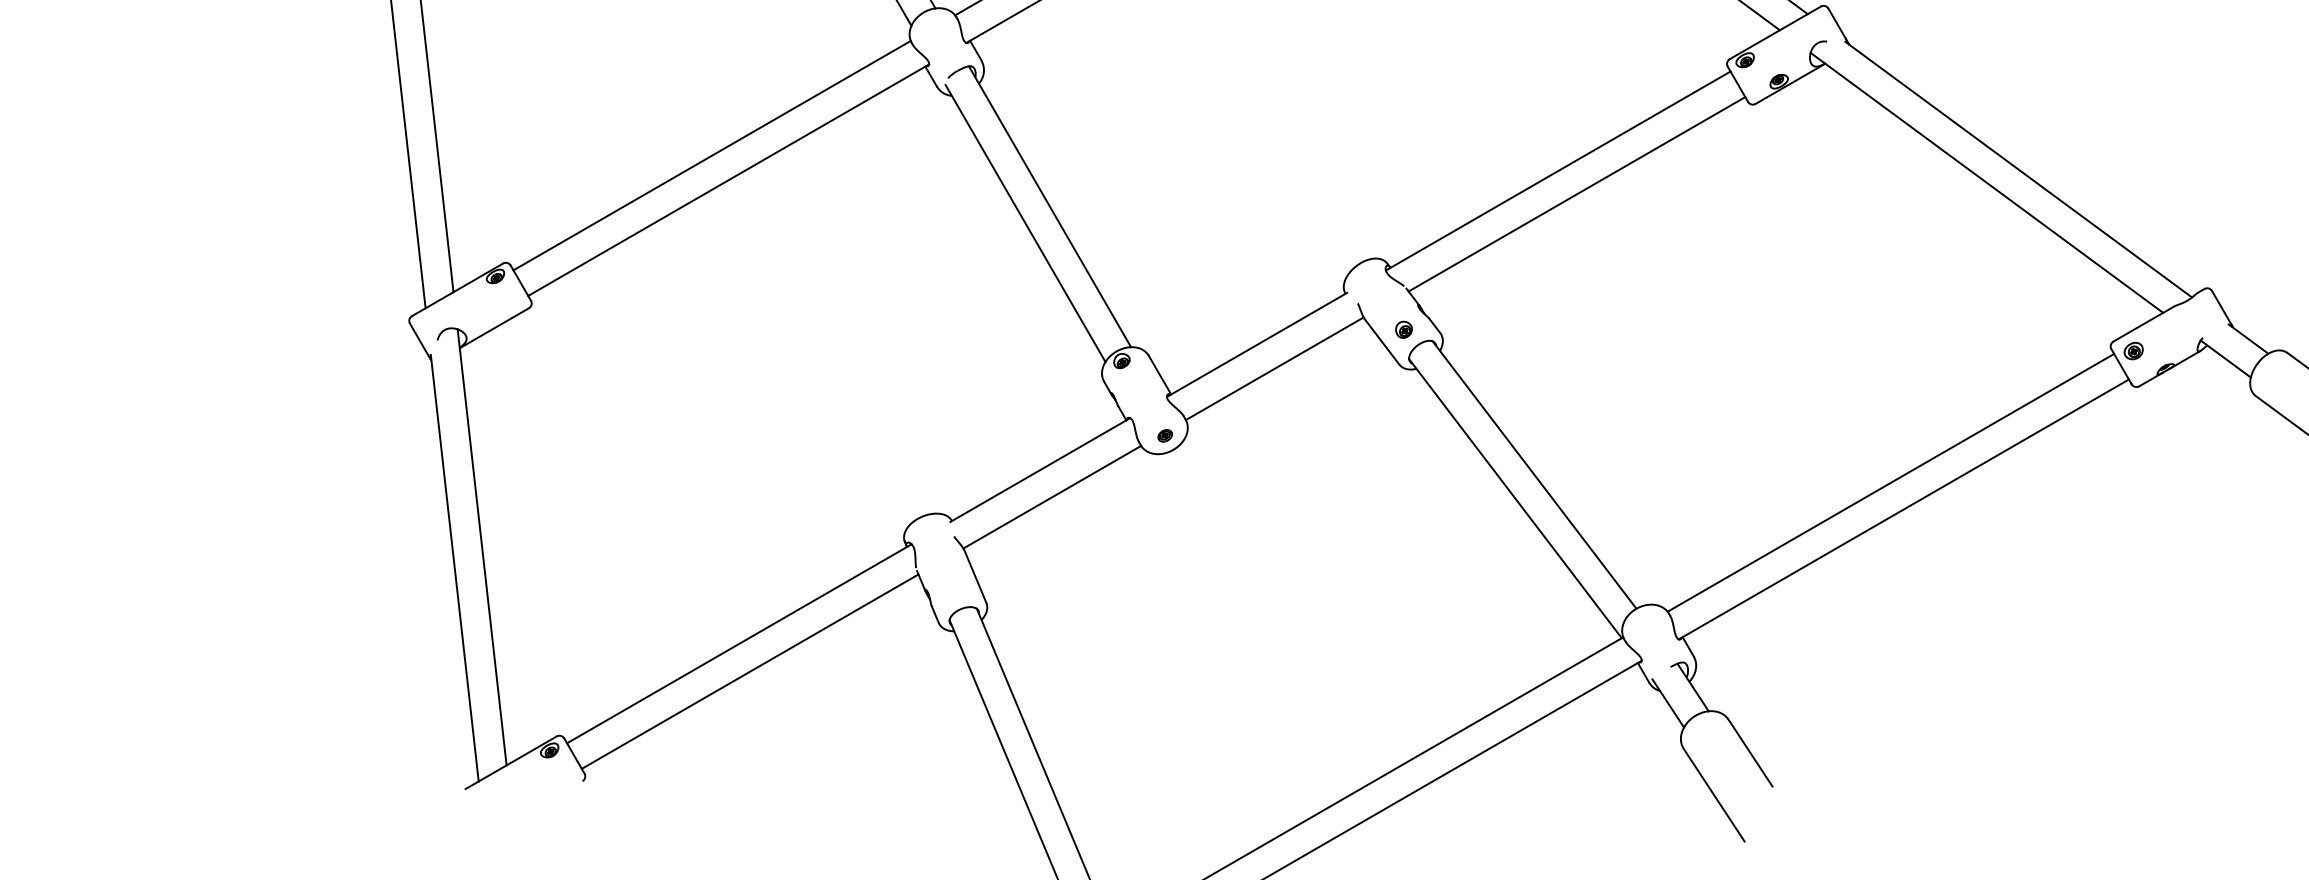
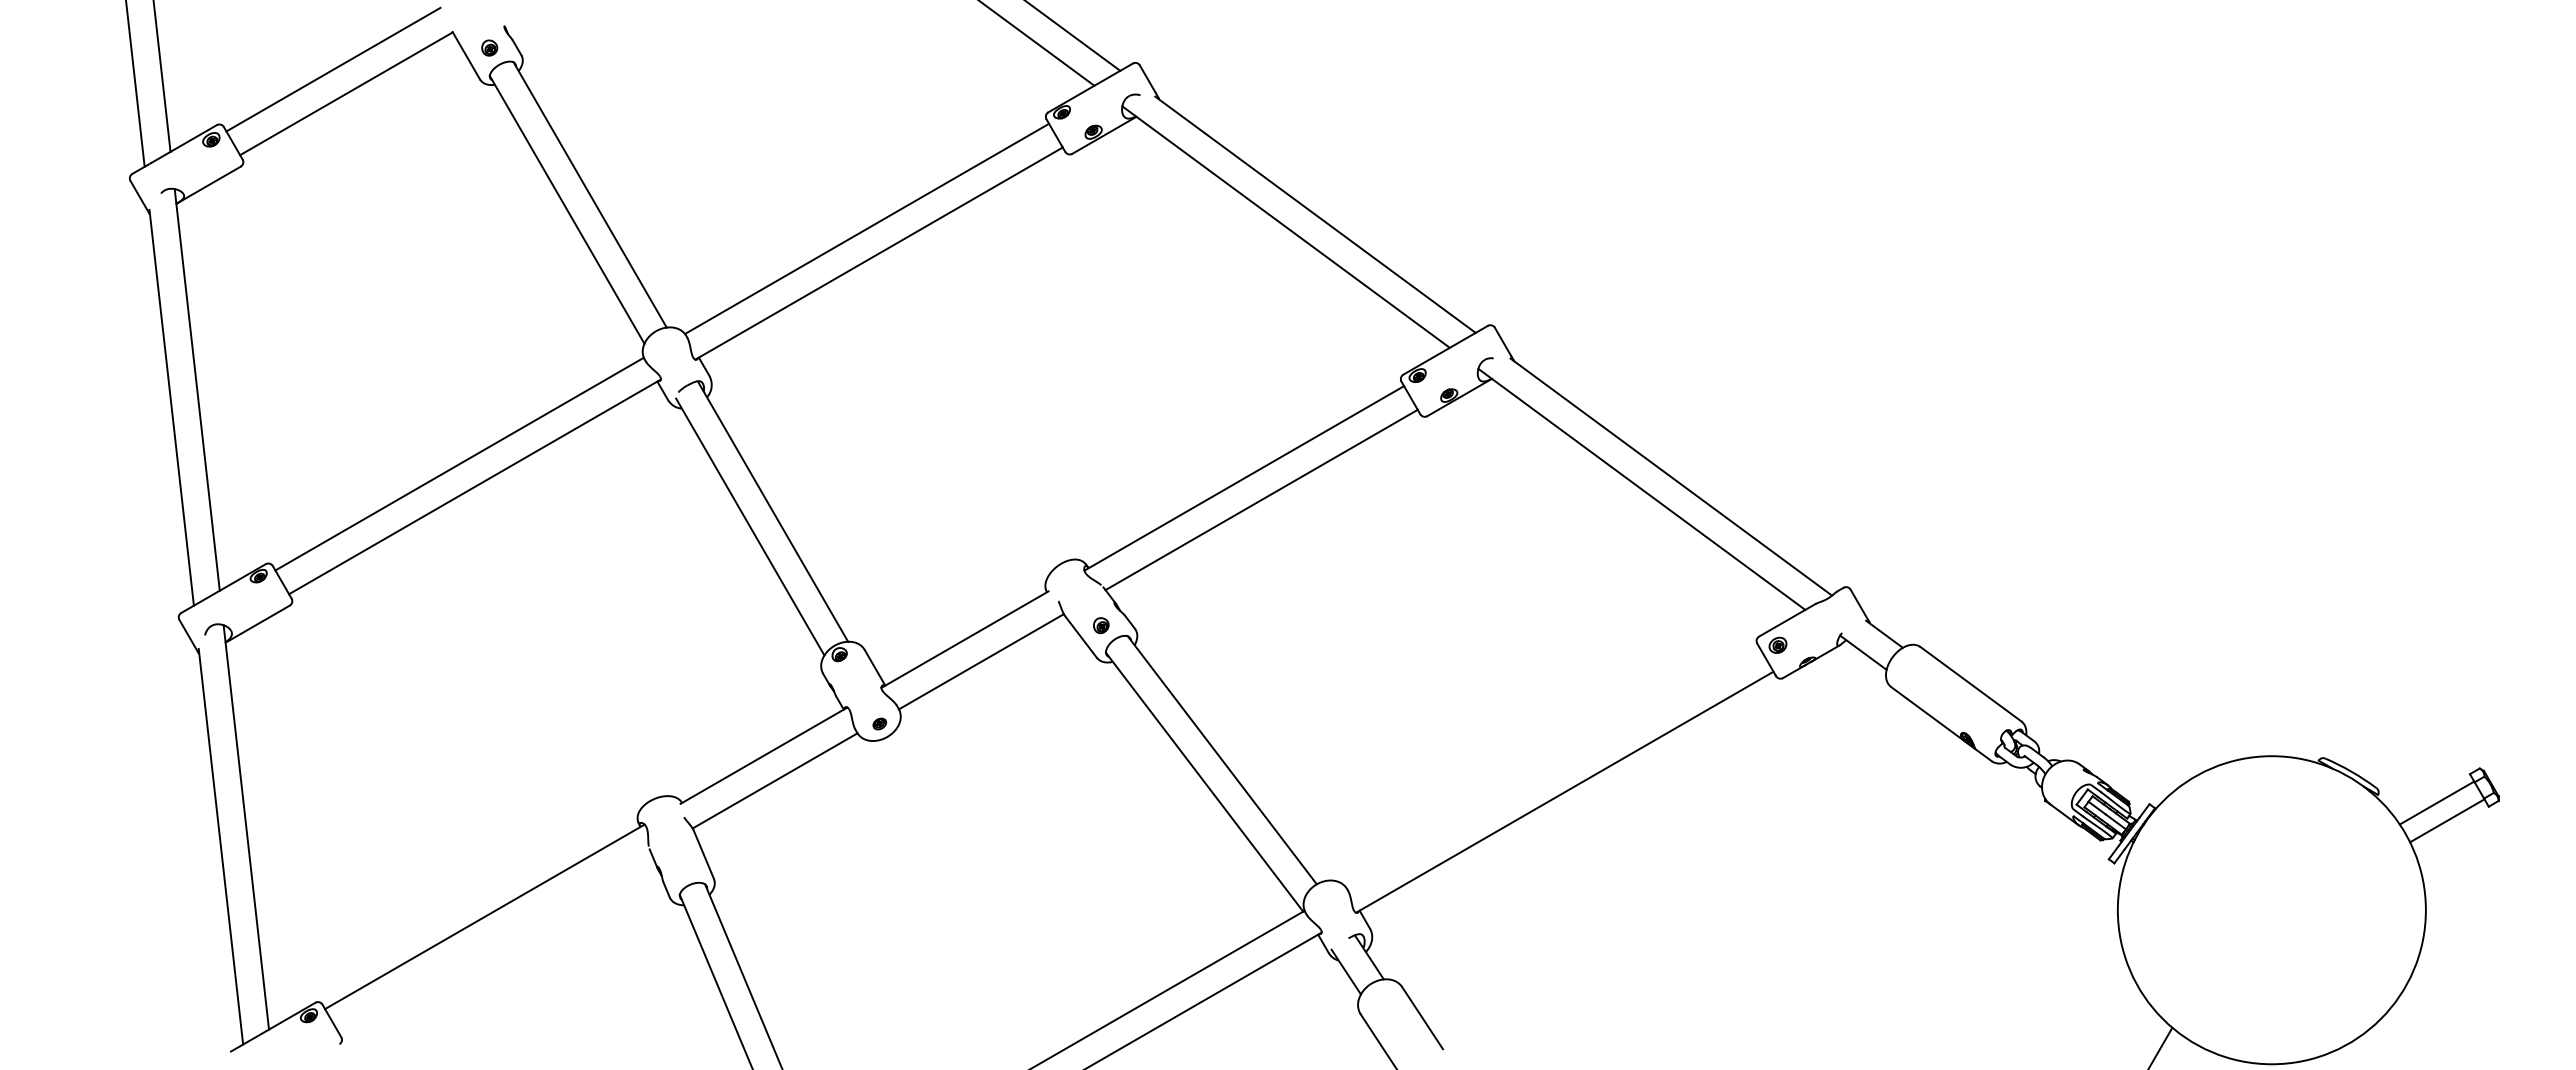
line: (1890, 482) -> (1552, 767), removed
line: (749, 671) -> (494, 942), removed

